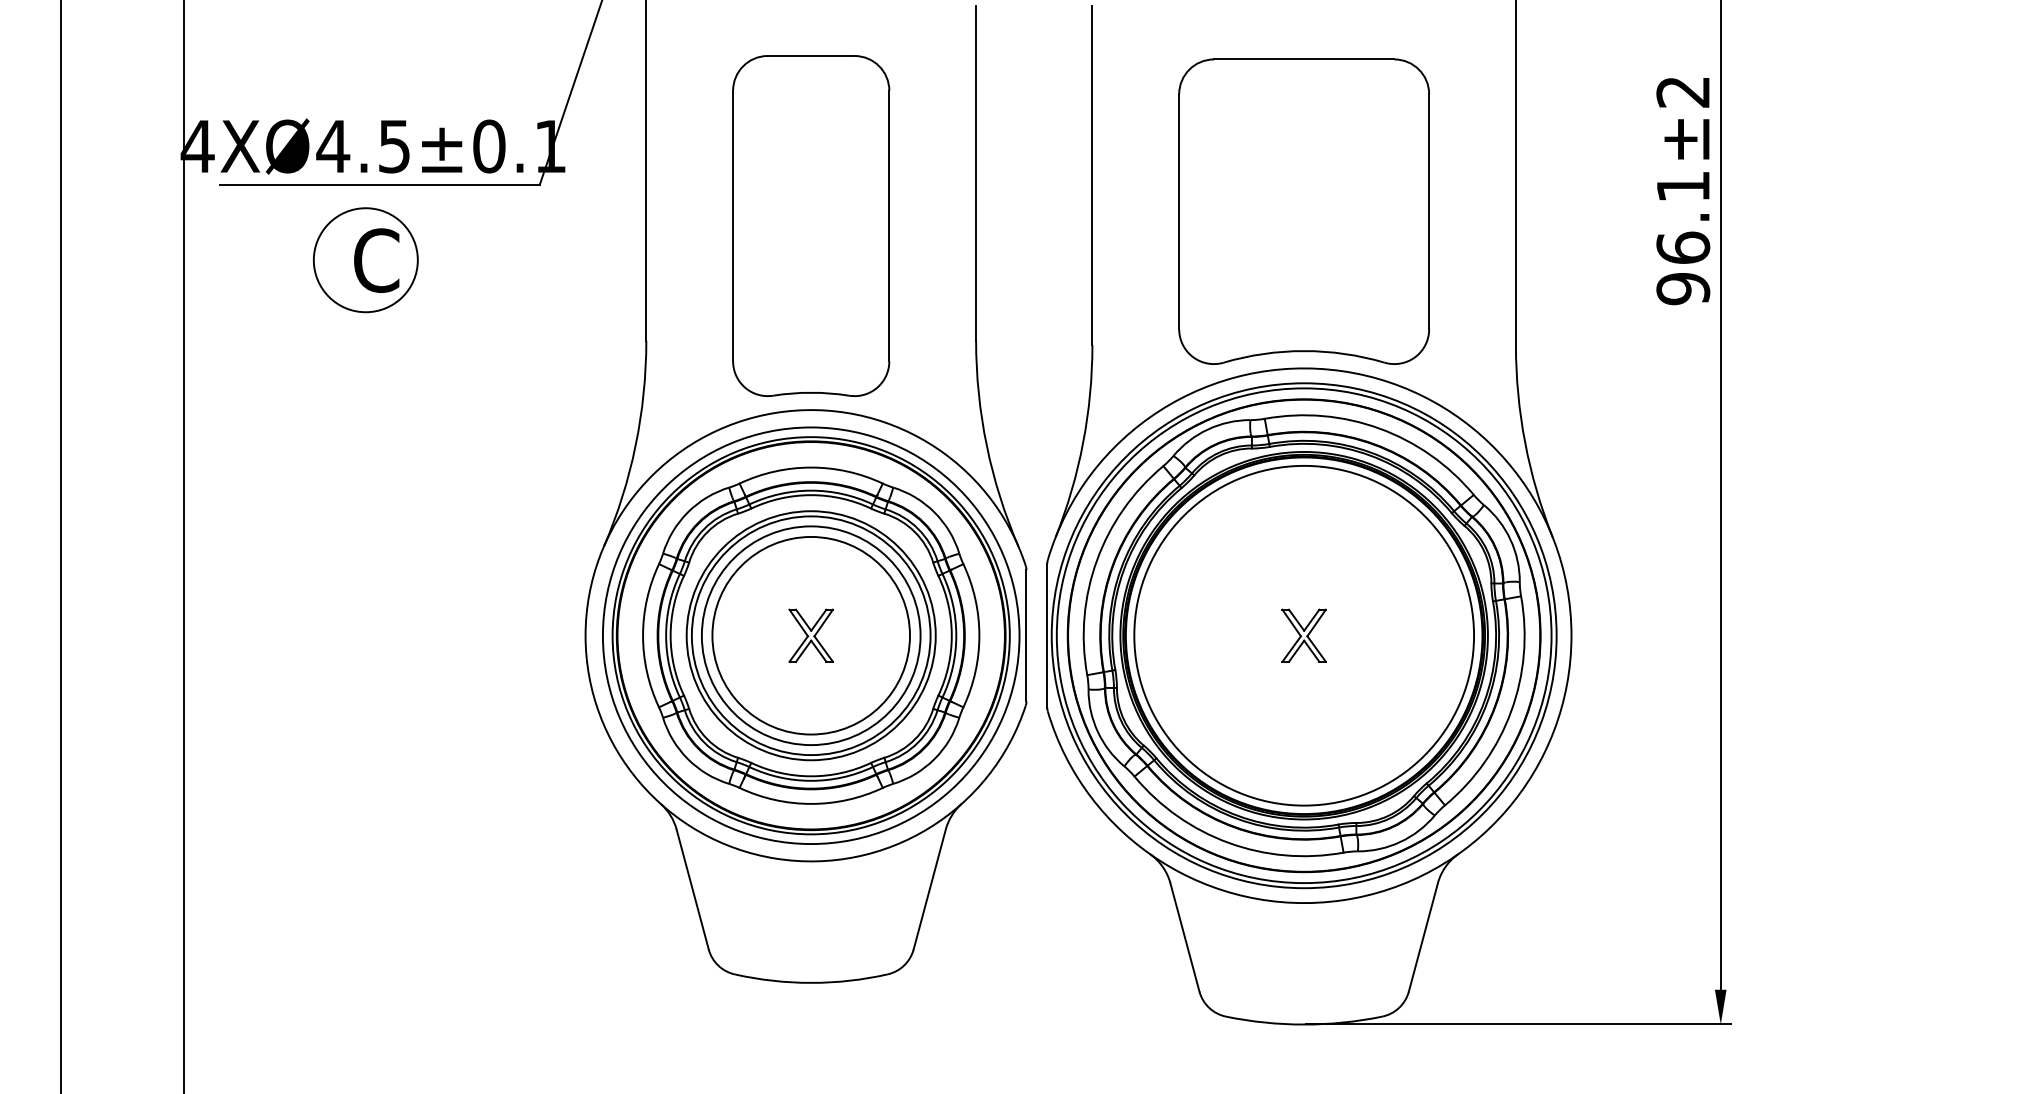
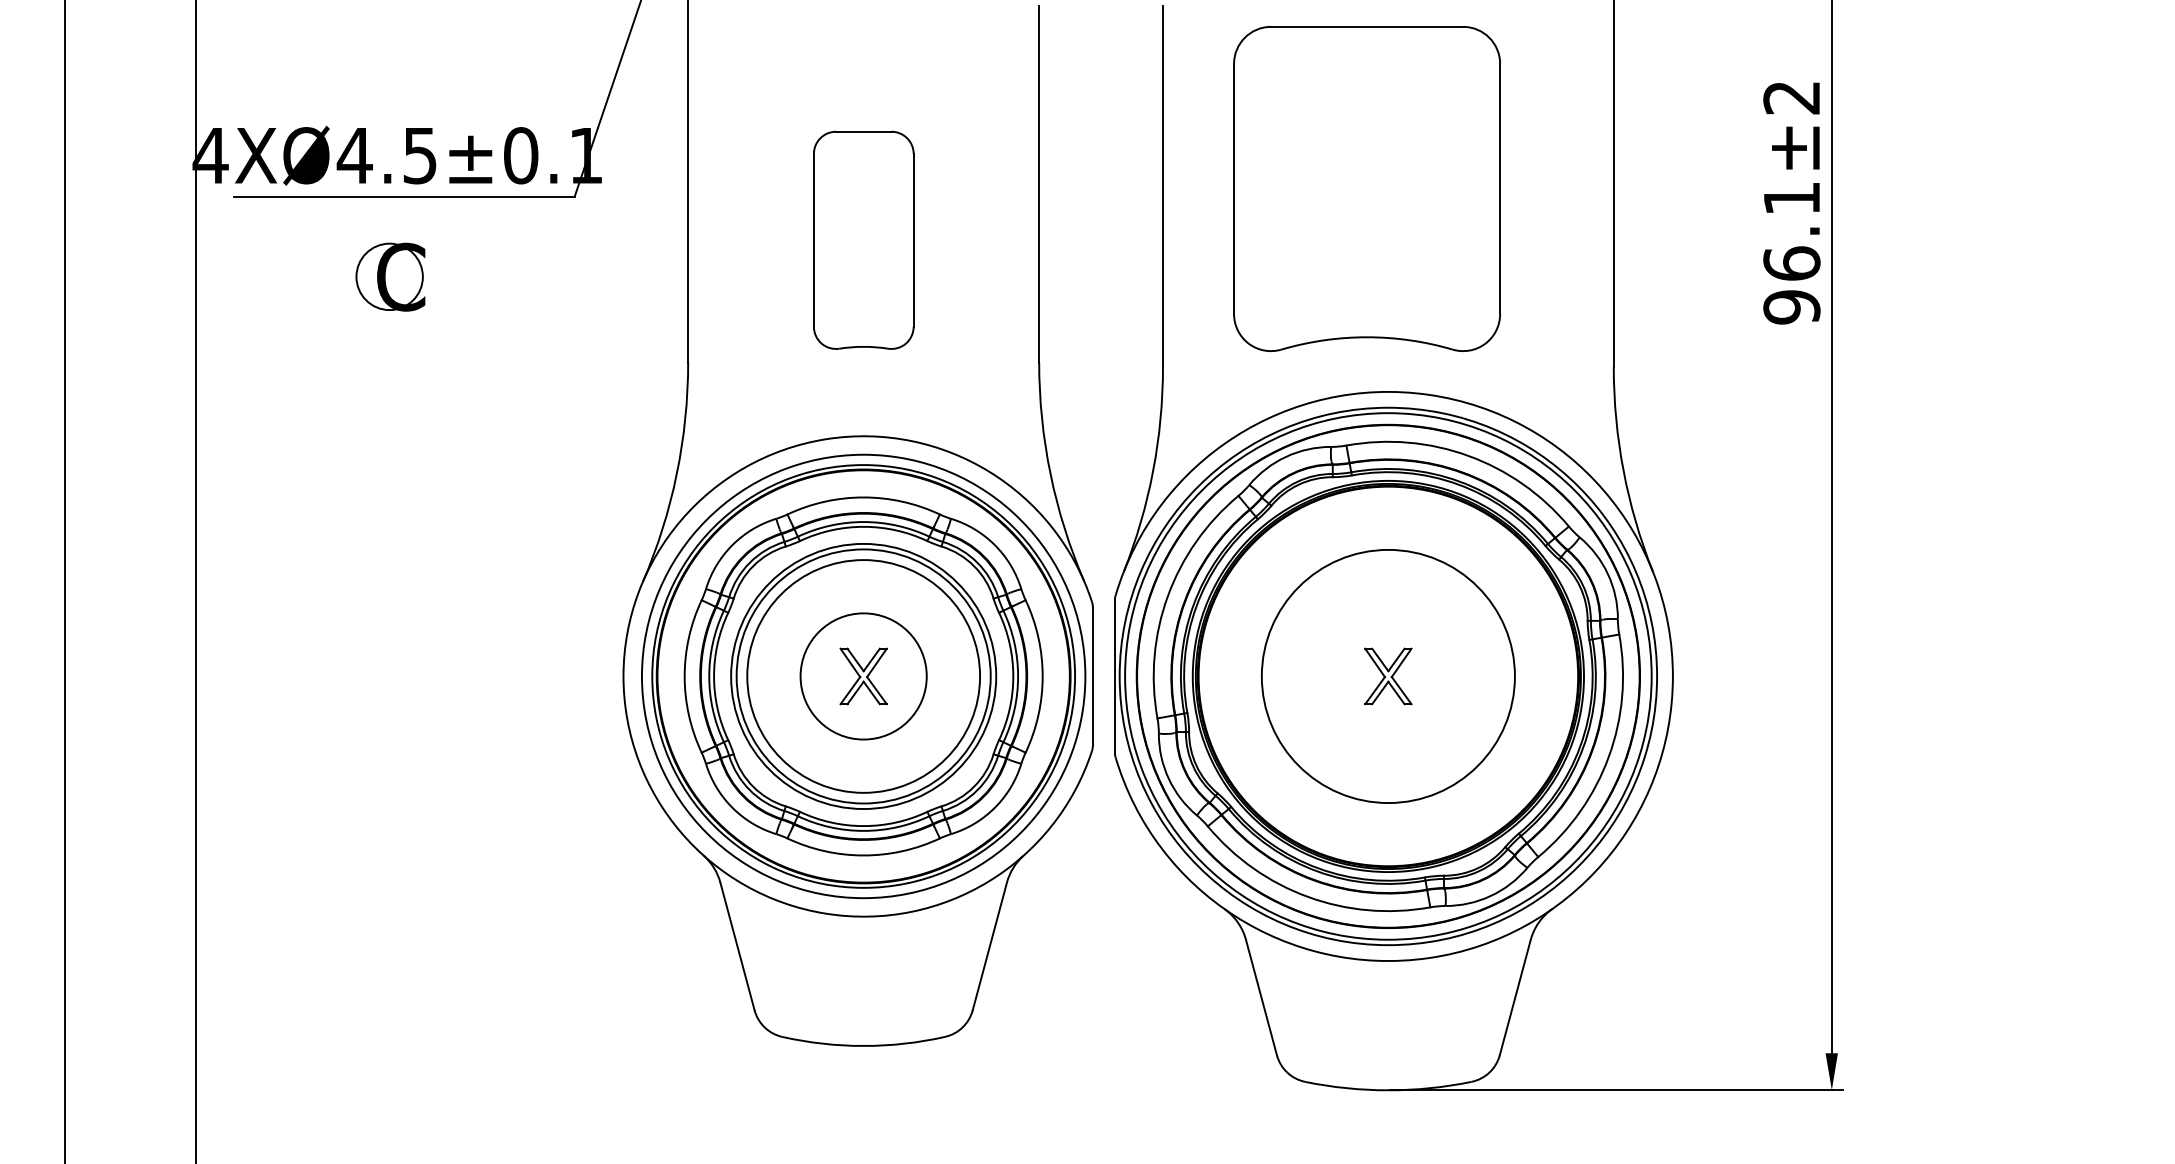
part: (1303, 211) -> (1366, 188), moved
part: (811, 225) -> (863, 239), size x0.6
circle: (365, 260) -> (389, 277), size x0.6
circle: (811, 635) -> (863, 676), size x0.6
circle: (1304, 635) -> (1388, 676), size x0.7

